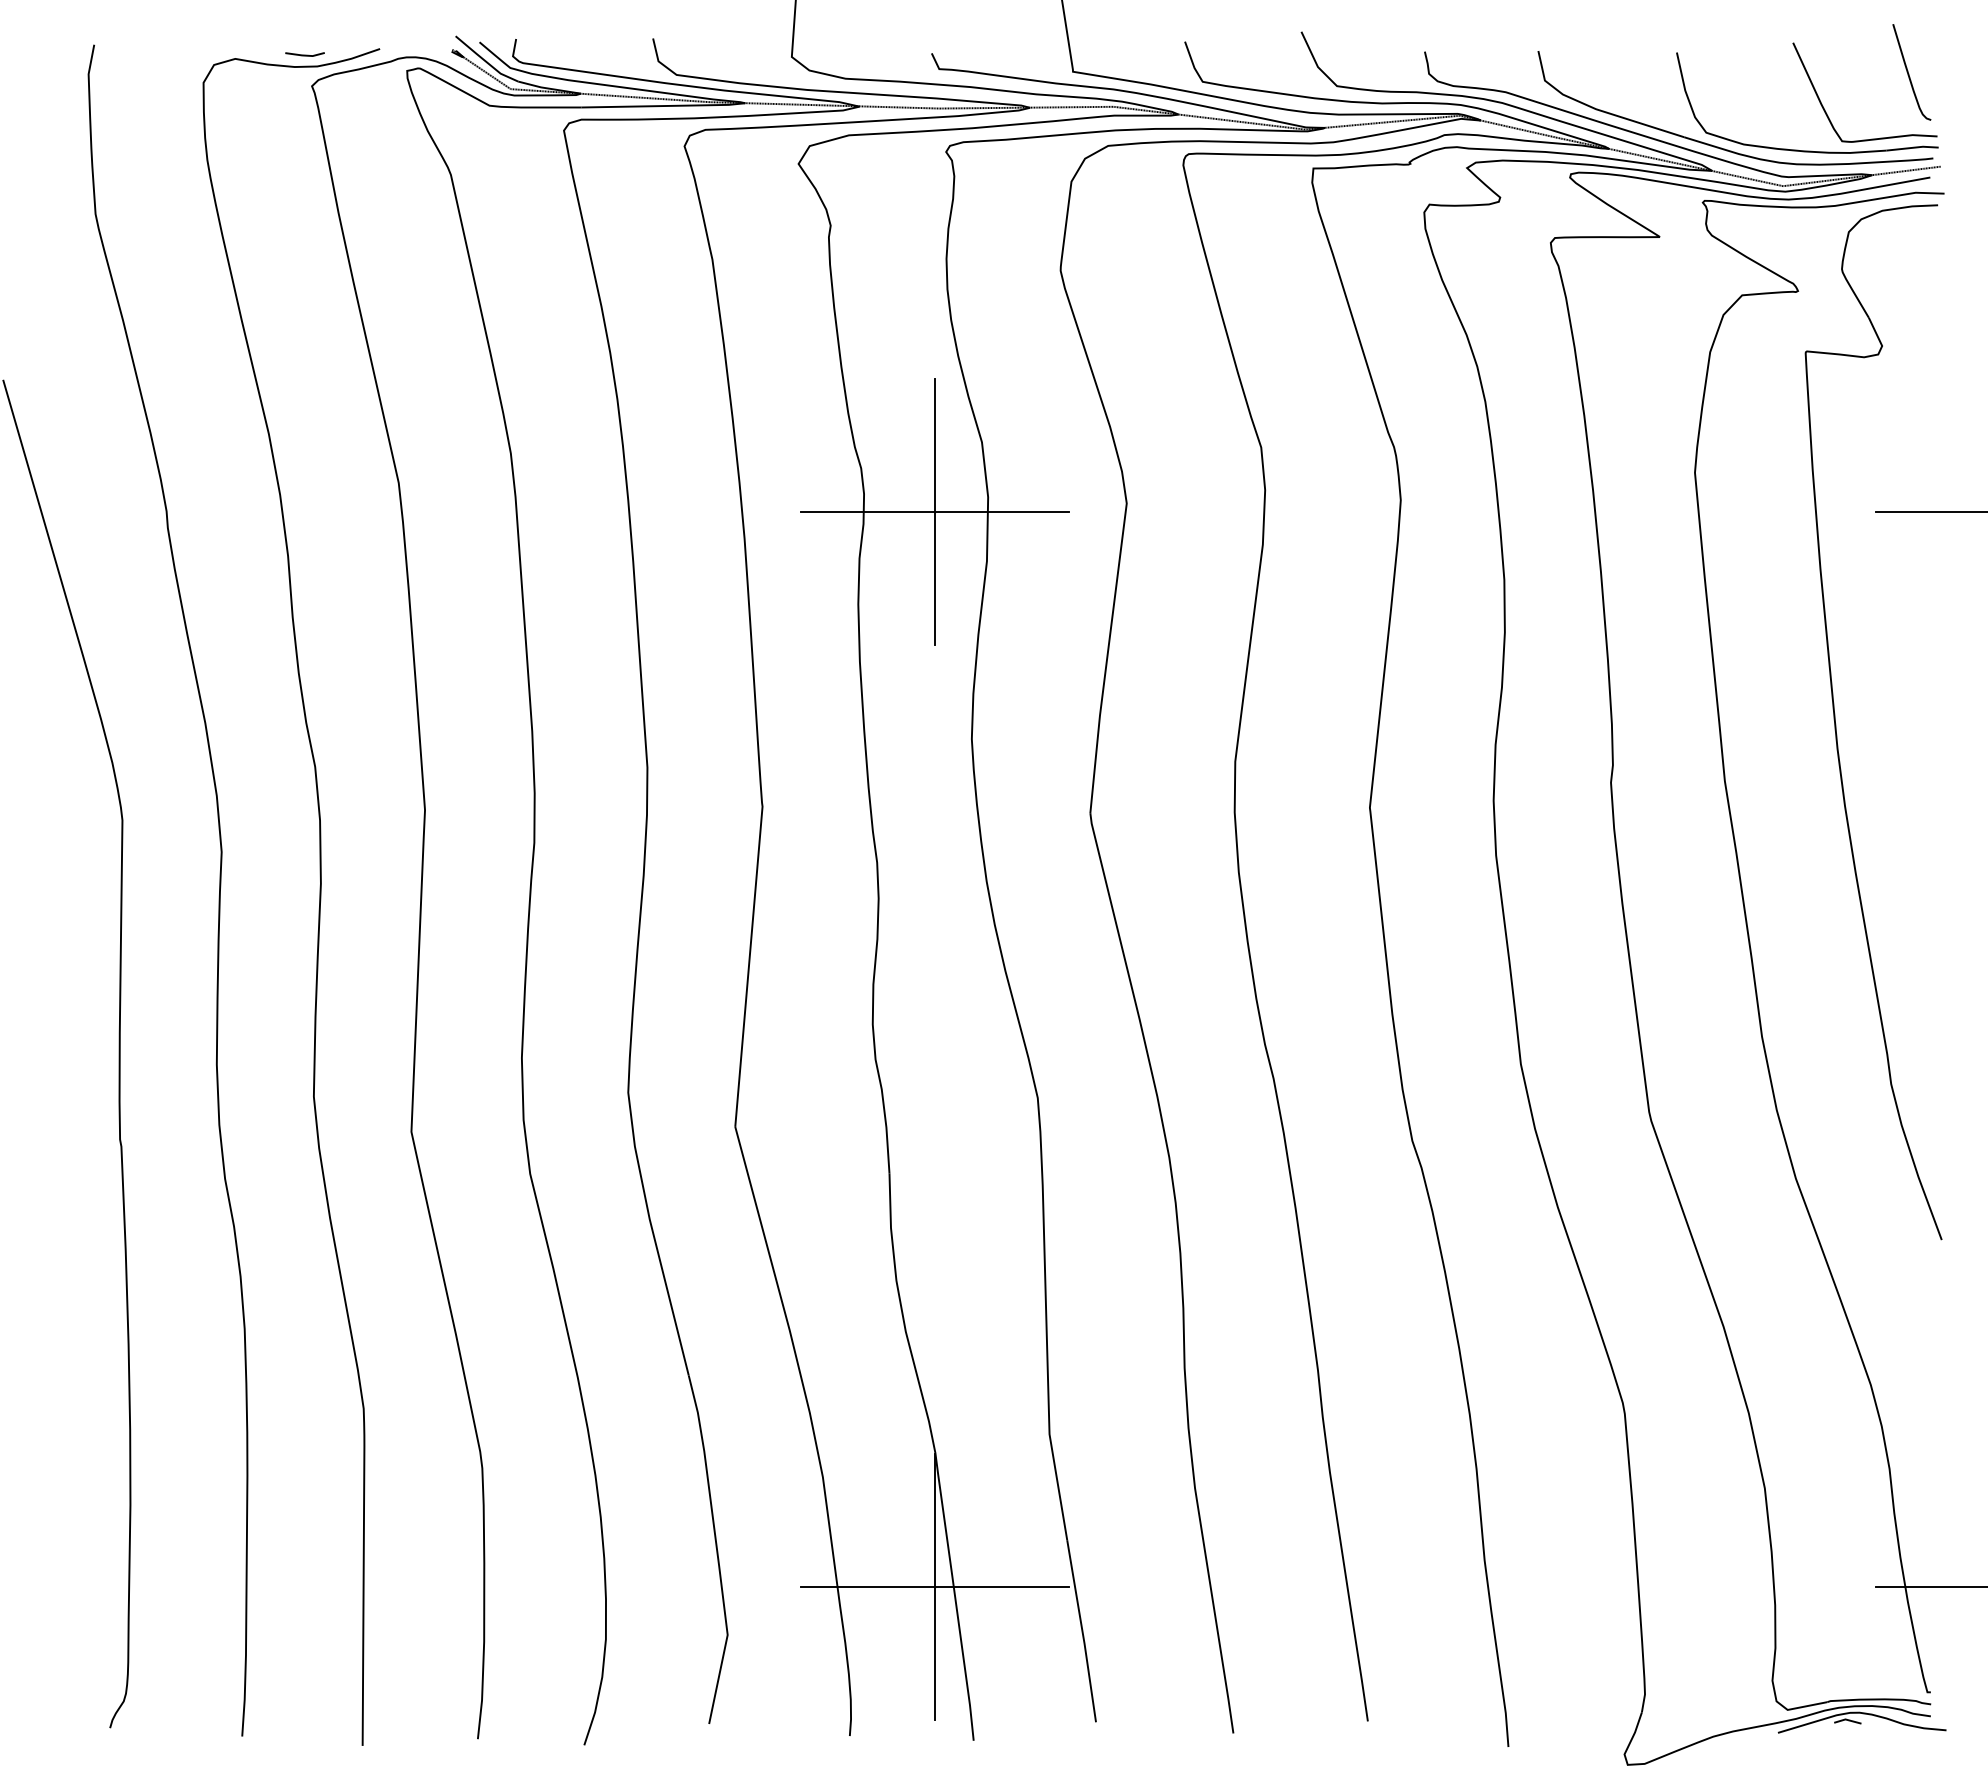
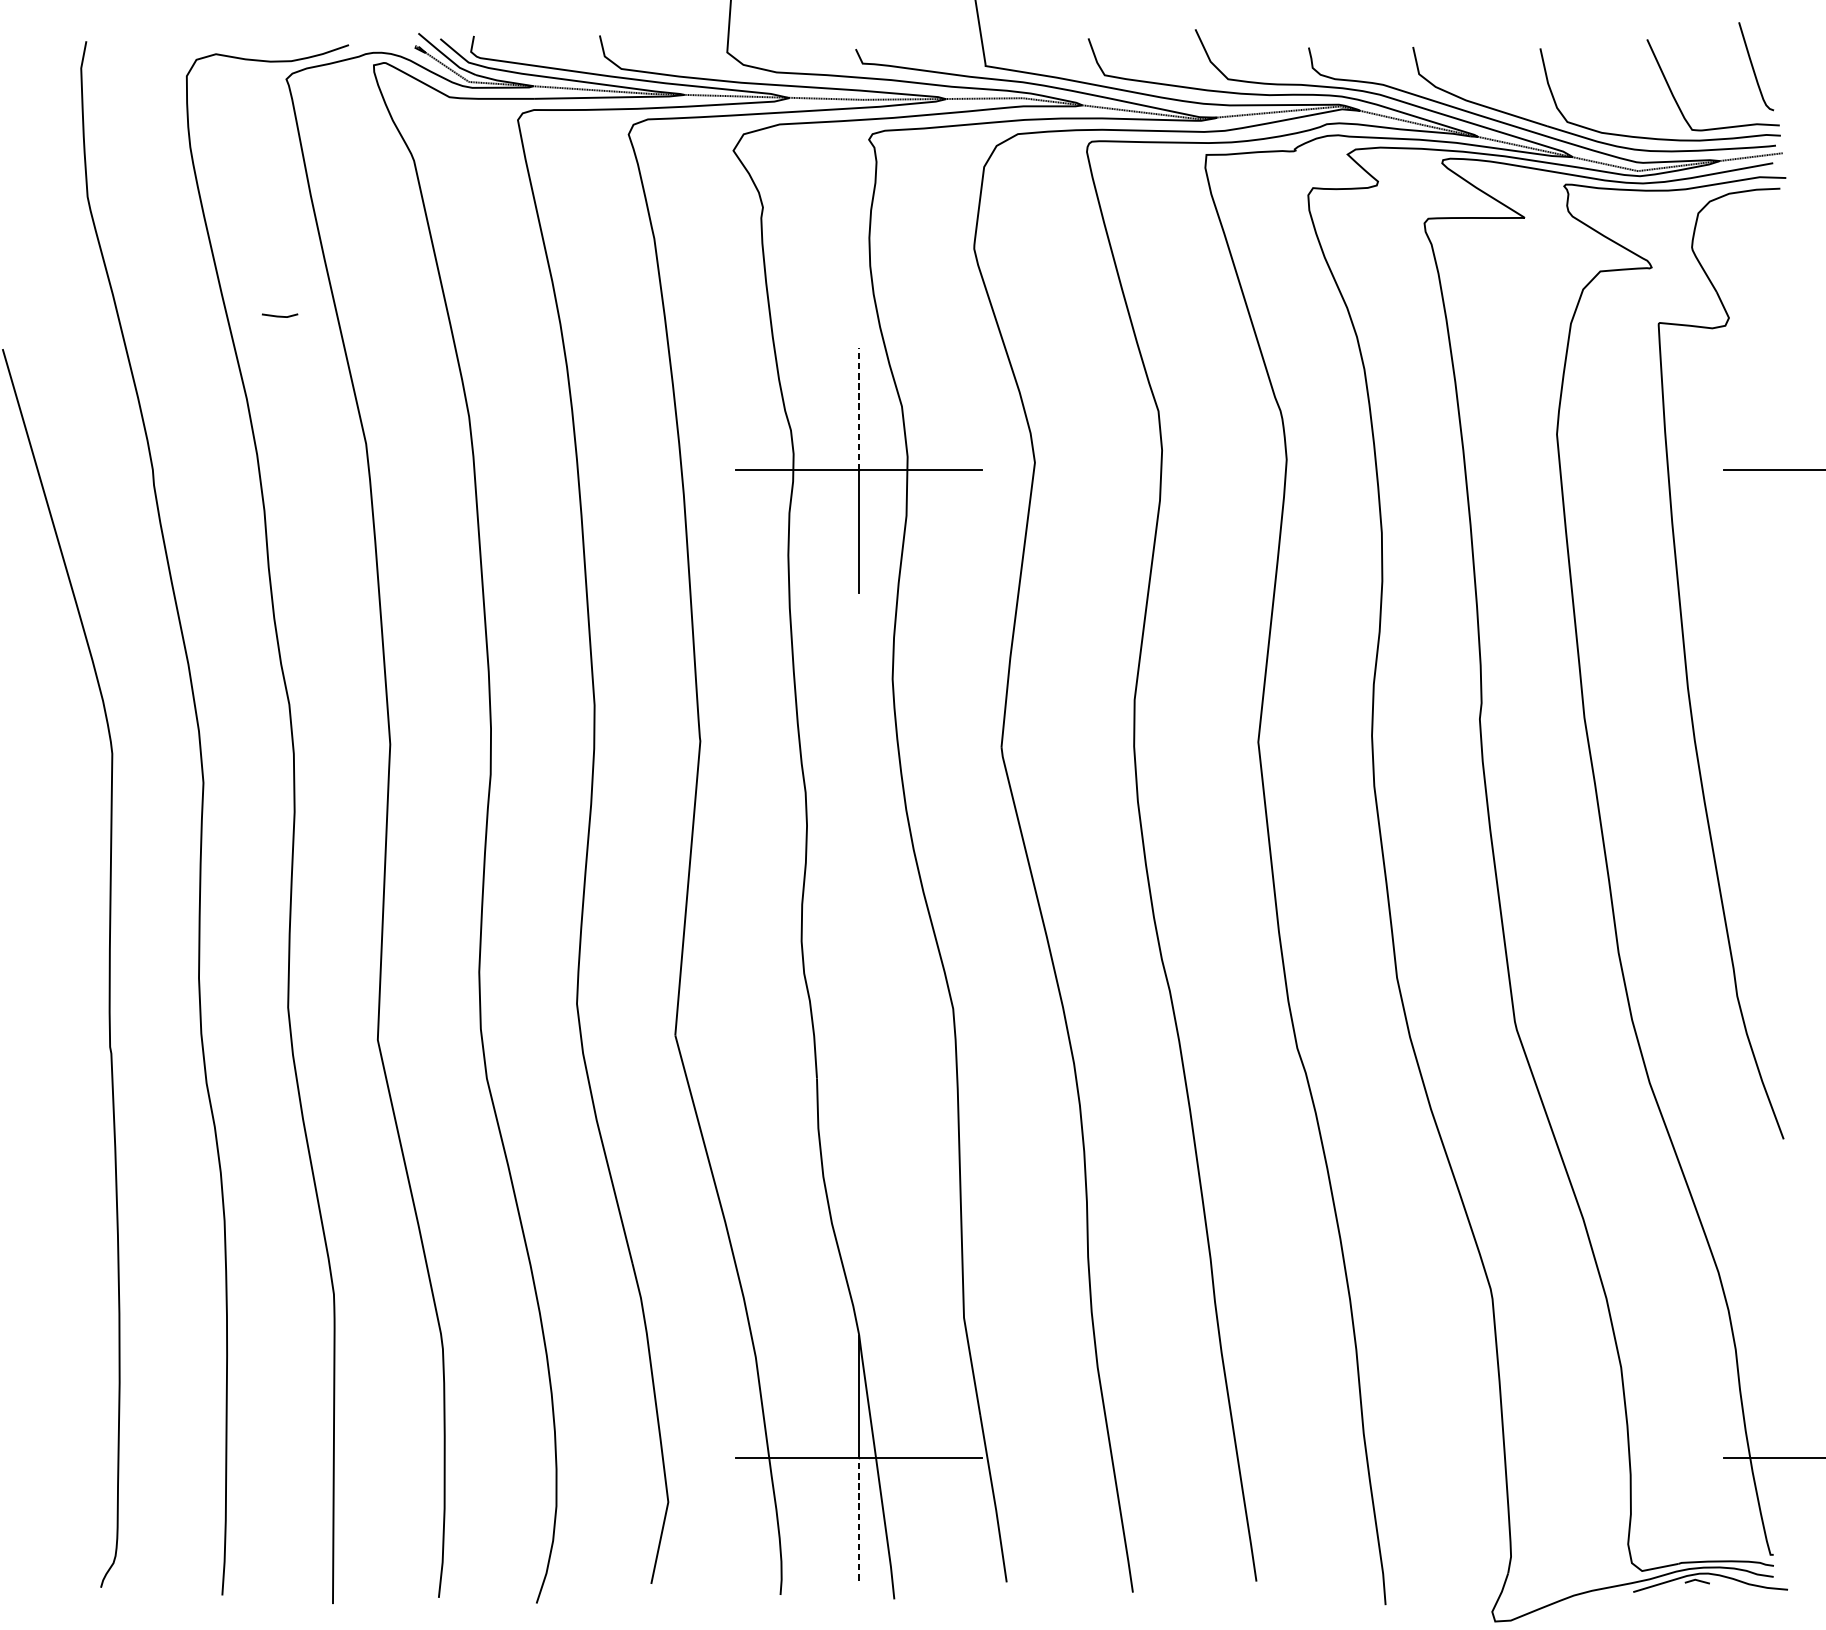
line: (304, 54) -> (279, 315), moved
line: (935, 445) -> (859, 409), solid -> dashed
line: (935, 1653) -> (859, 1519), solid -> dashed

